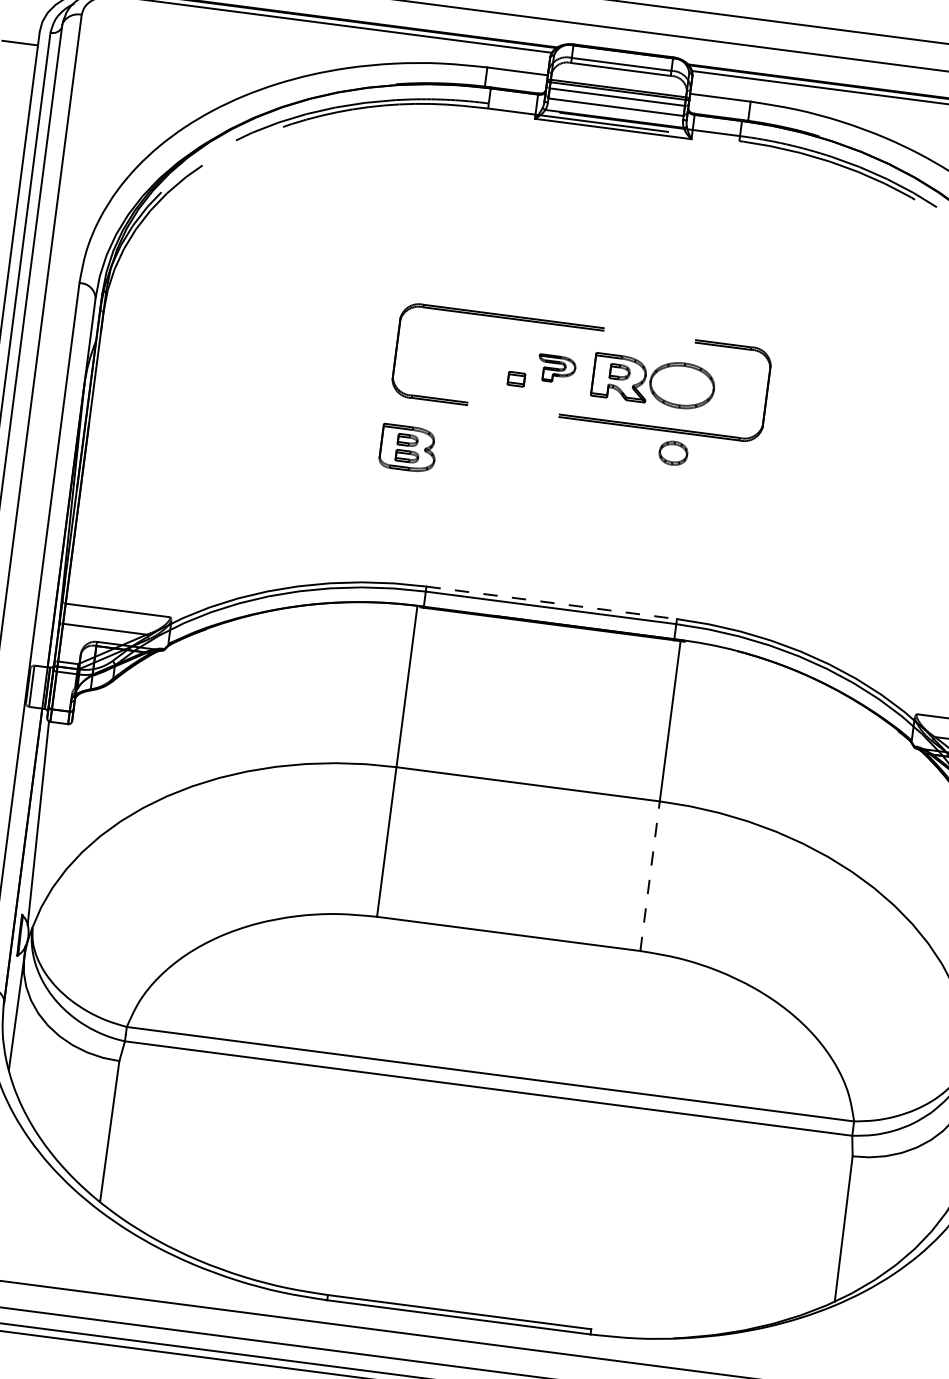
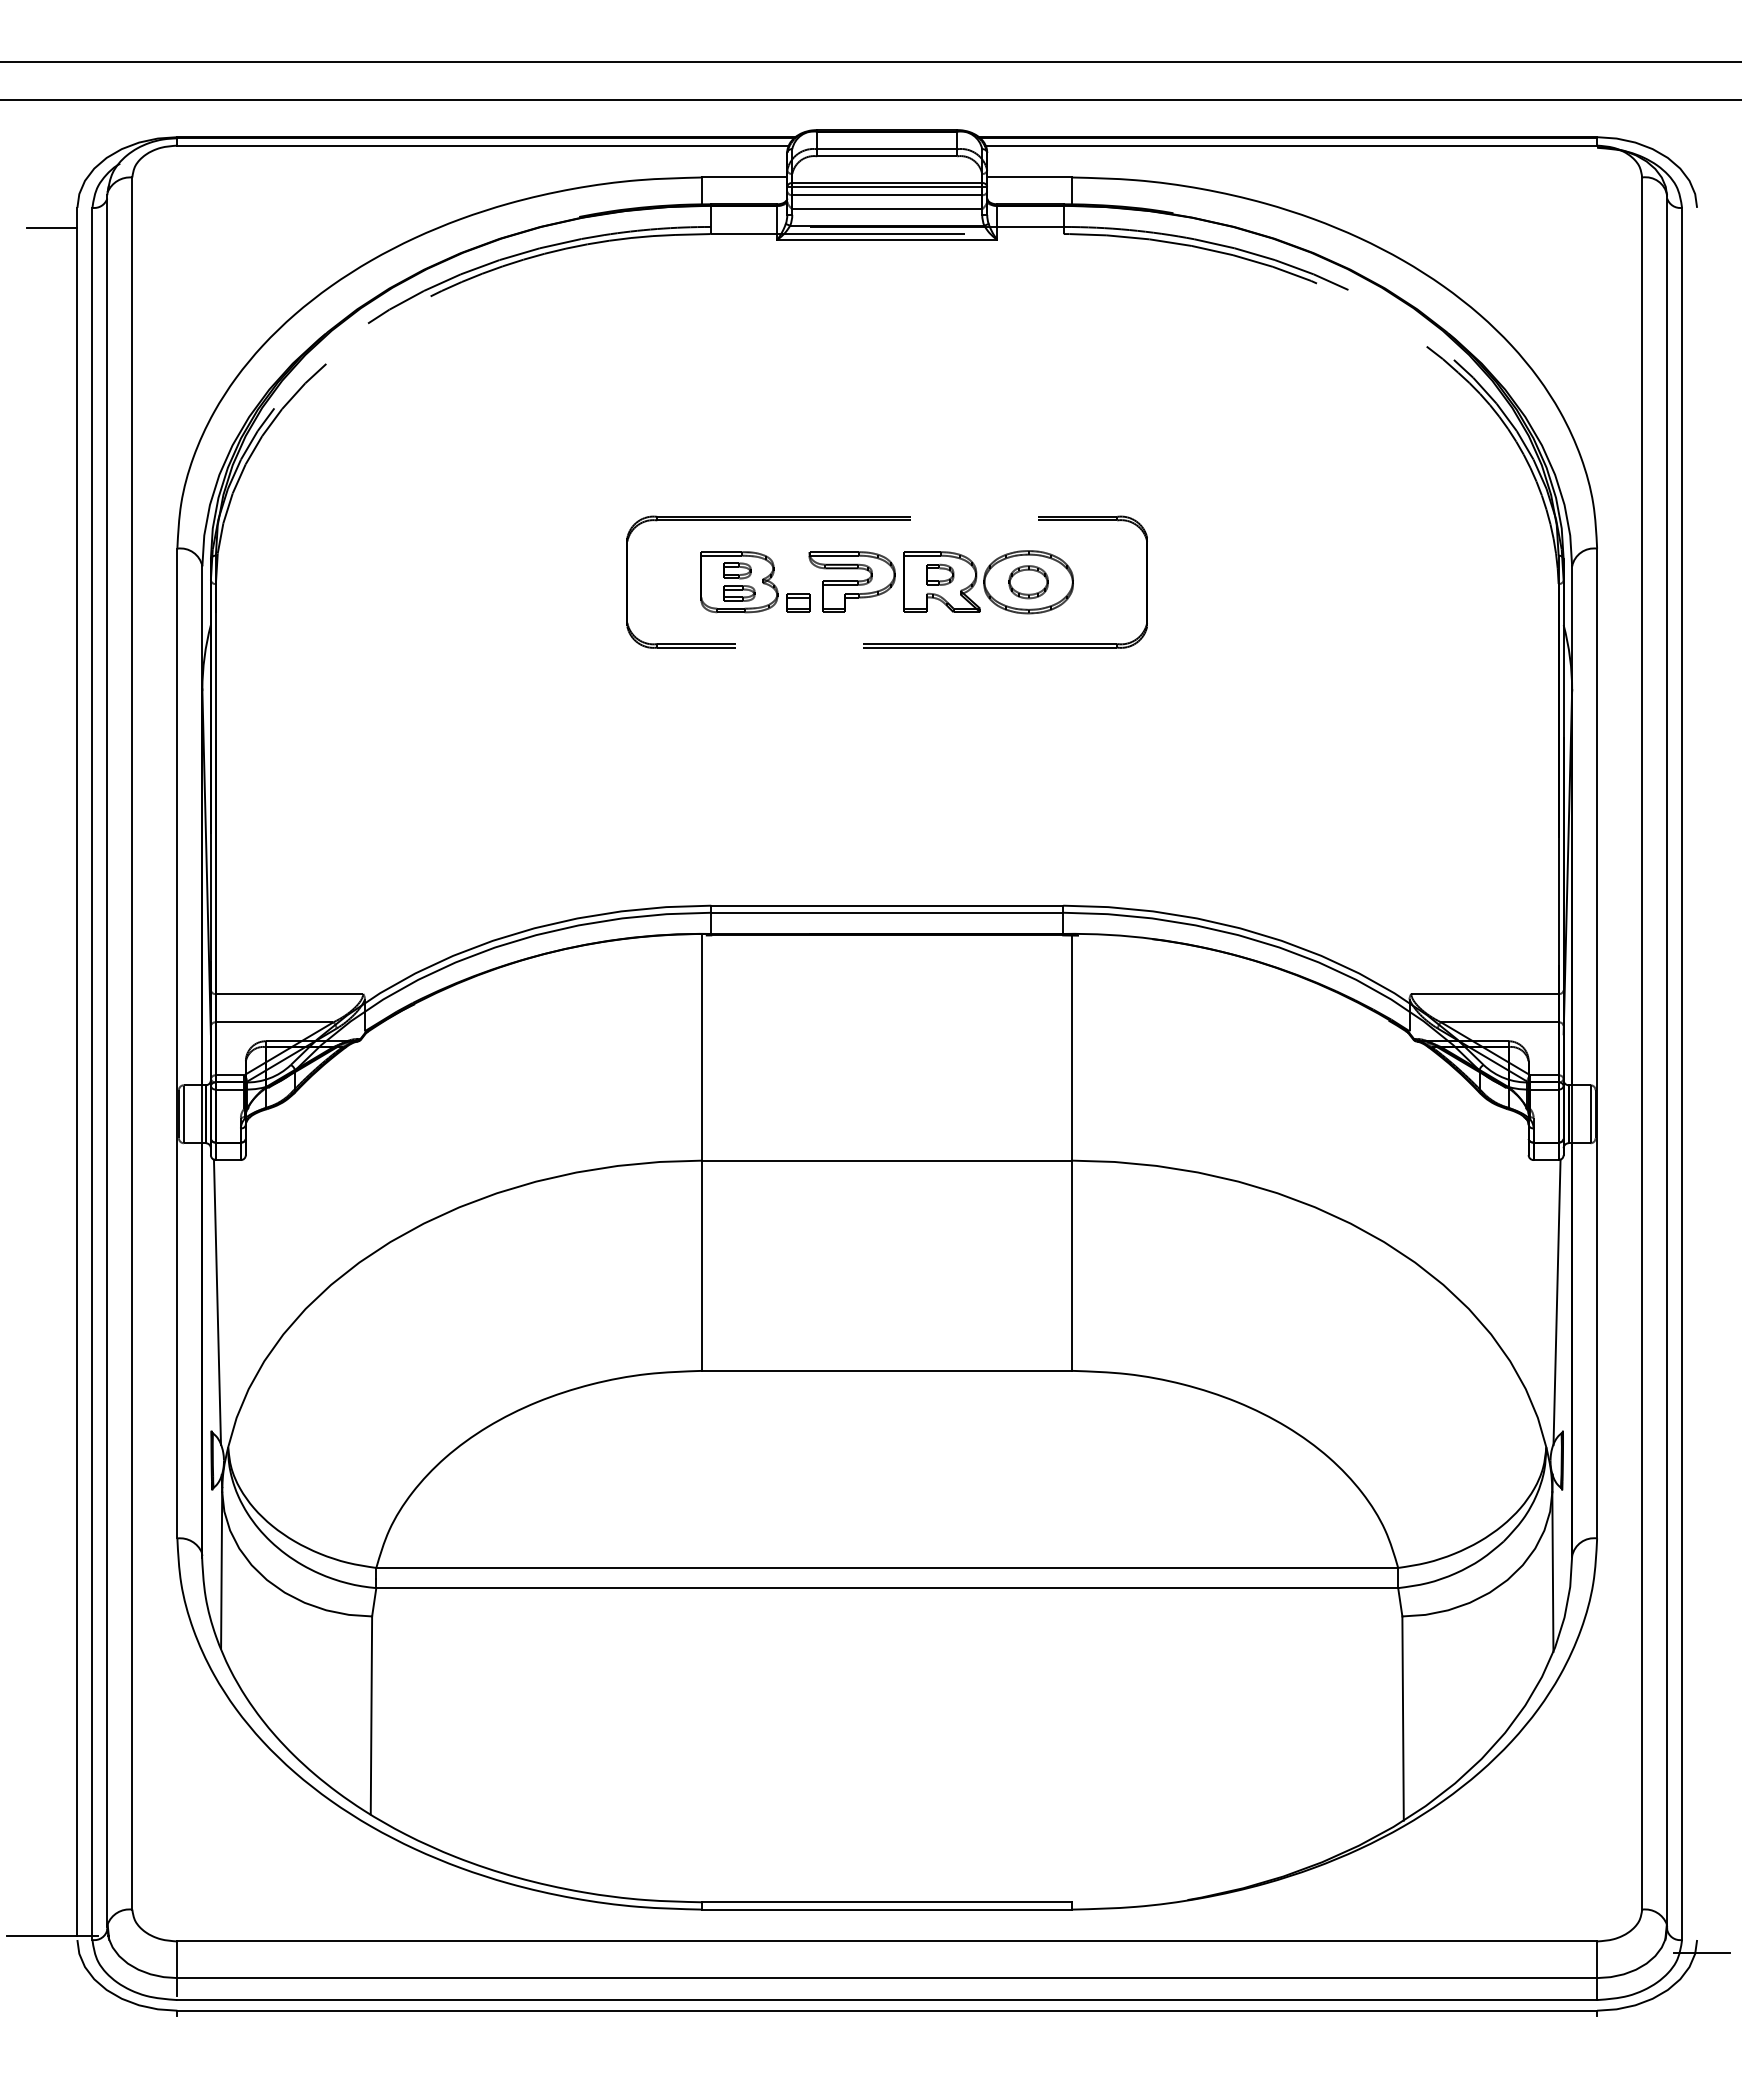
part: (556, 368) -> (851, 581), size x1.67
part: (408, 448) -> (739, 582), moved
part: (673, 453) -> (1028, 582), moved
line: (551, 602) -> (887, 905), dashed -> solid
line: (650, 876) -> (1072, 1265), dashed -> solid

